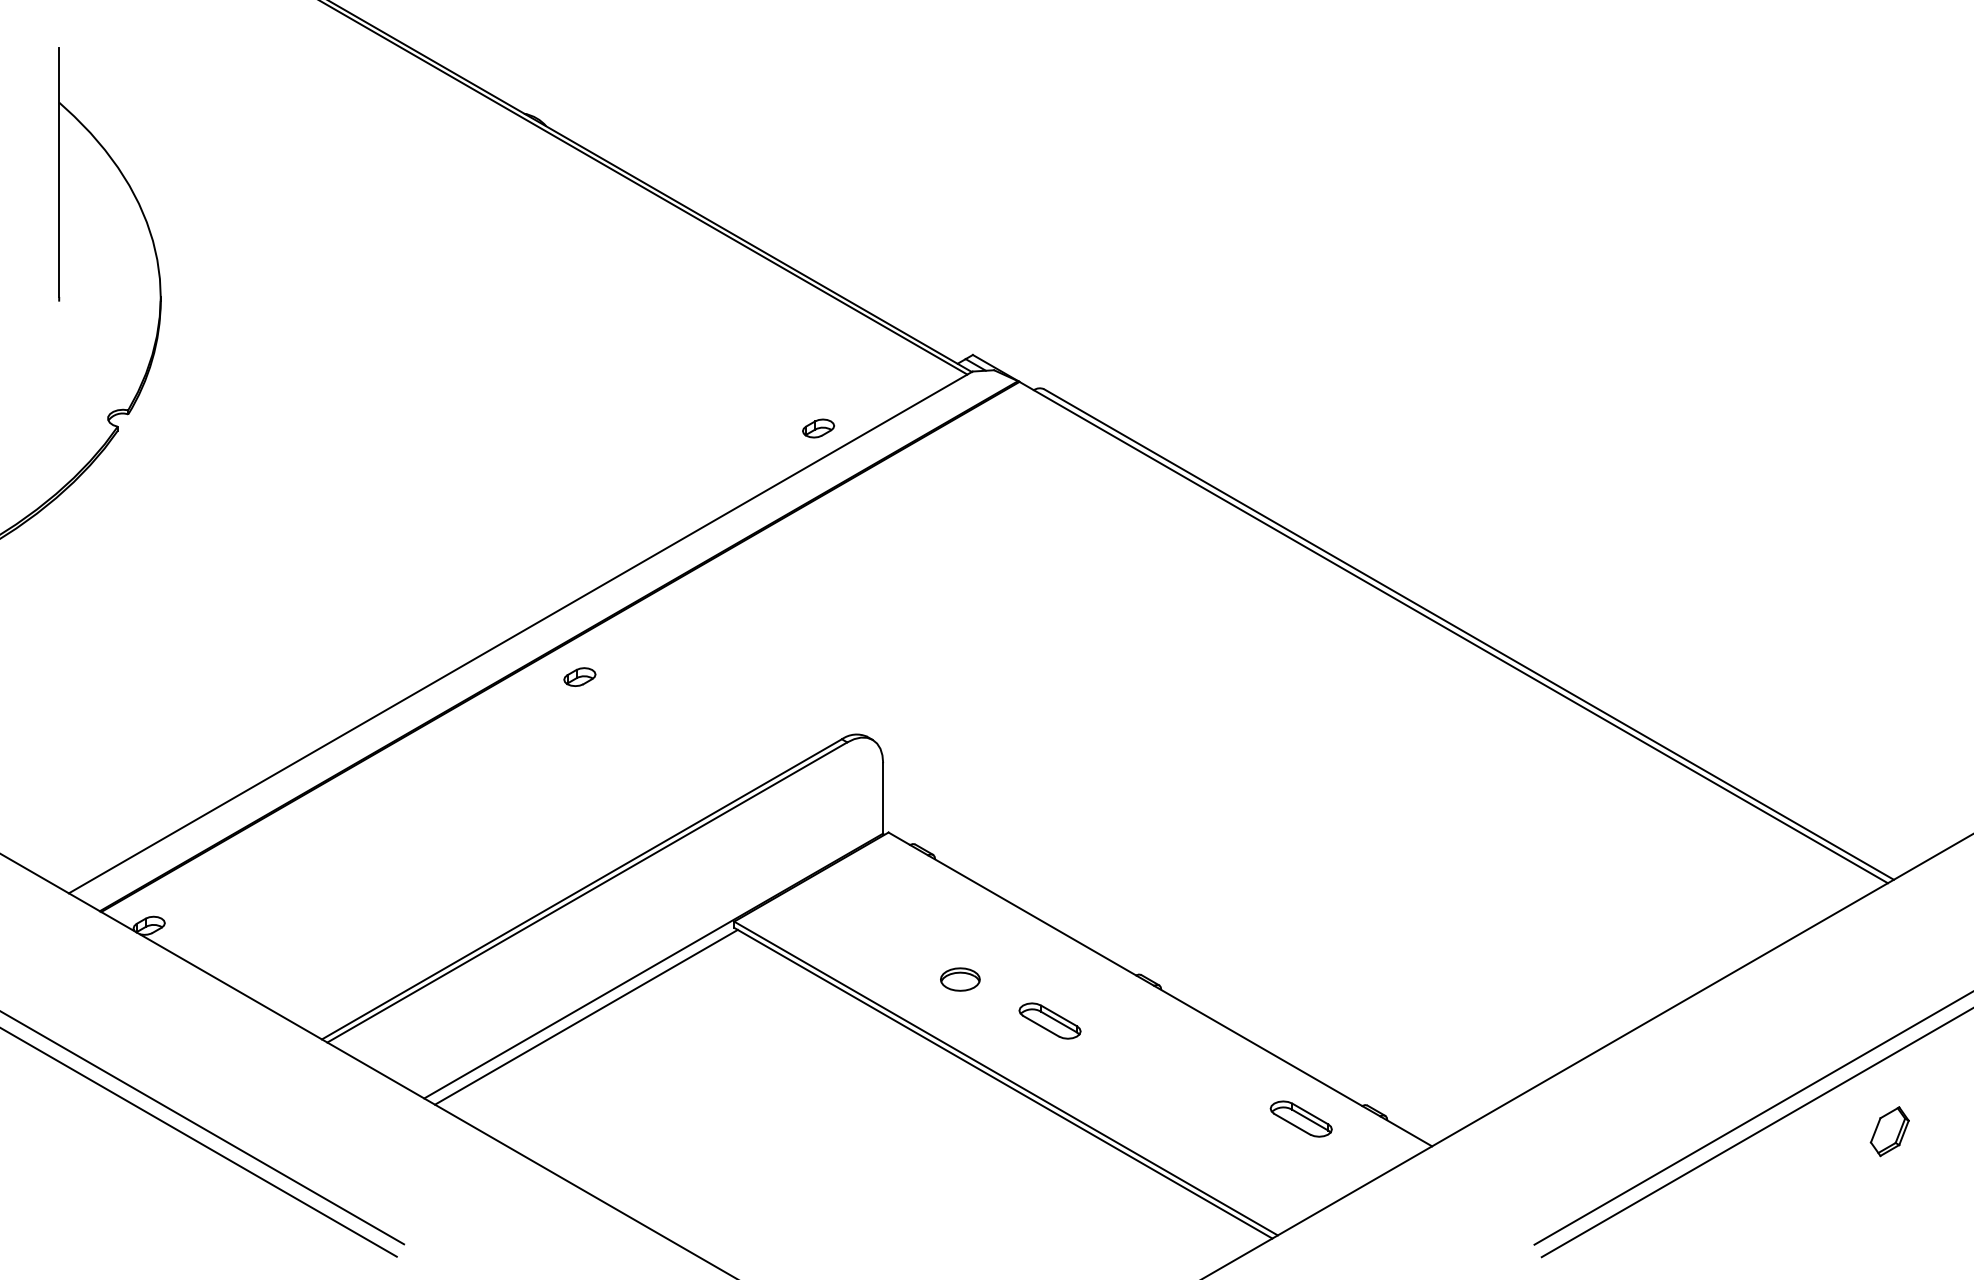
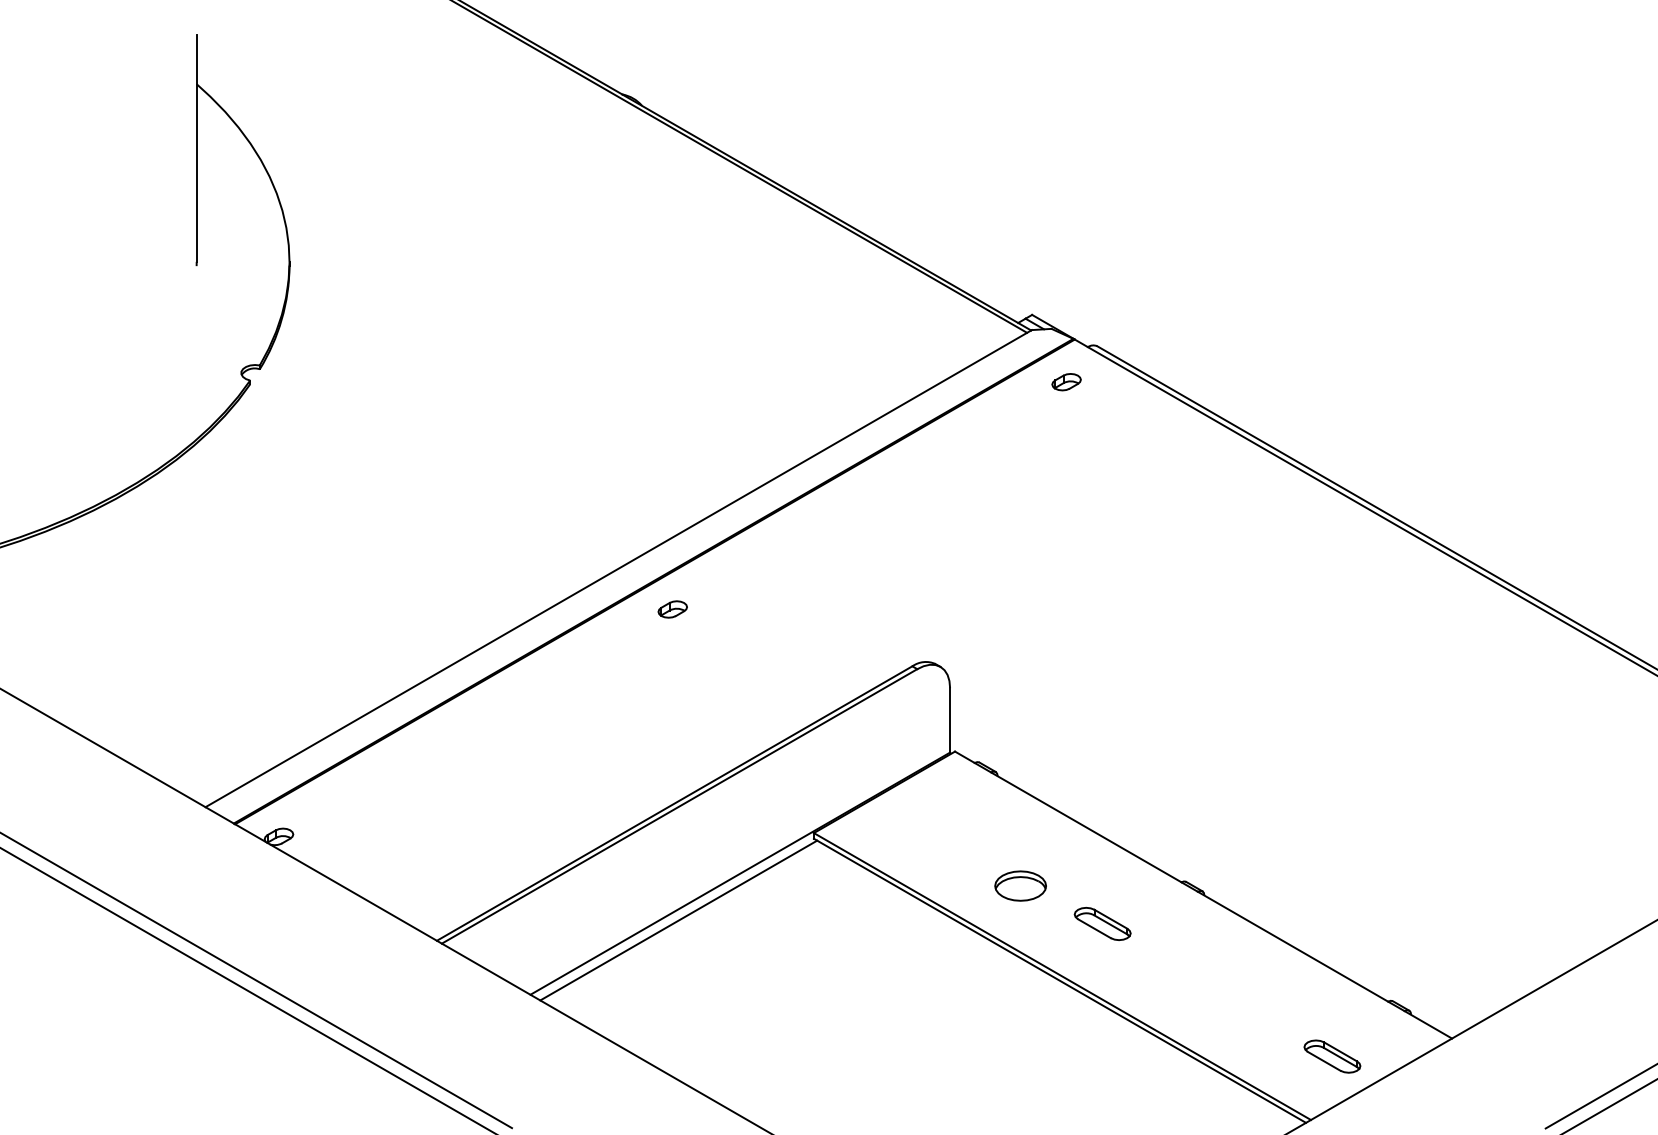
part: (818, 428) -> (1066, 382), moved
part: (960, 979) -> (1020, 885), size x1.43
part: (1300, 1118) -> (1331, 1056), moved

